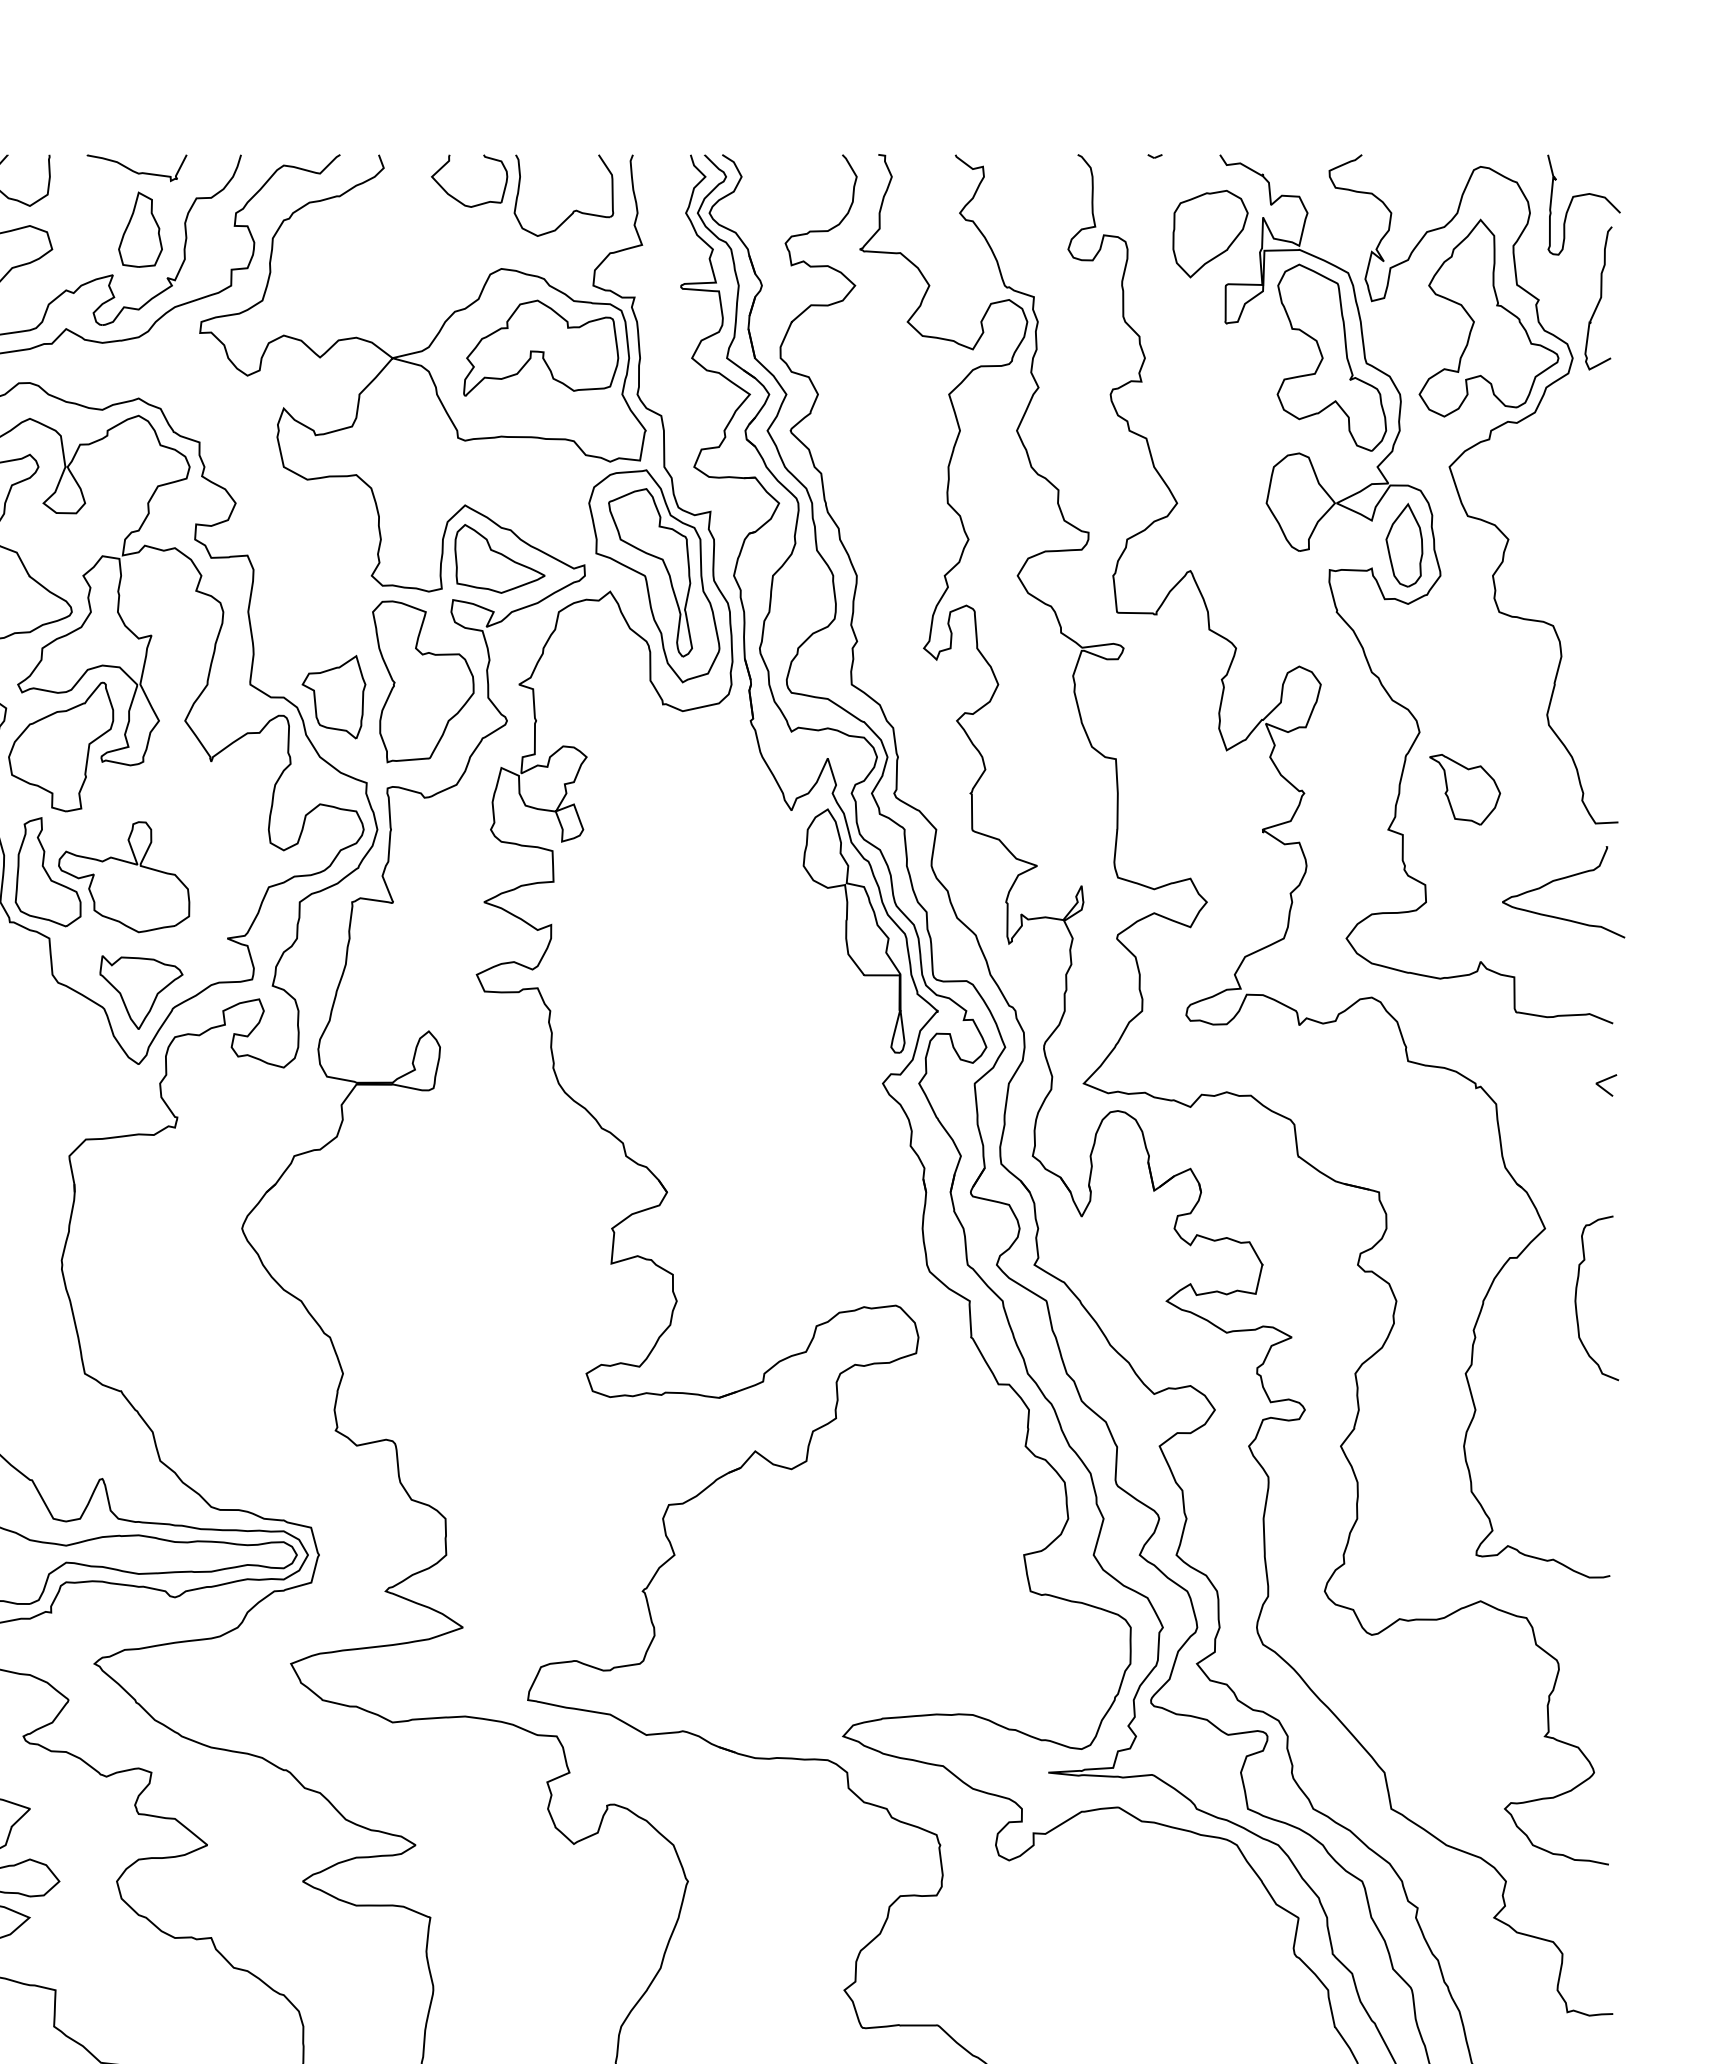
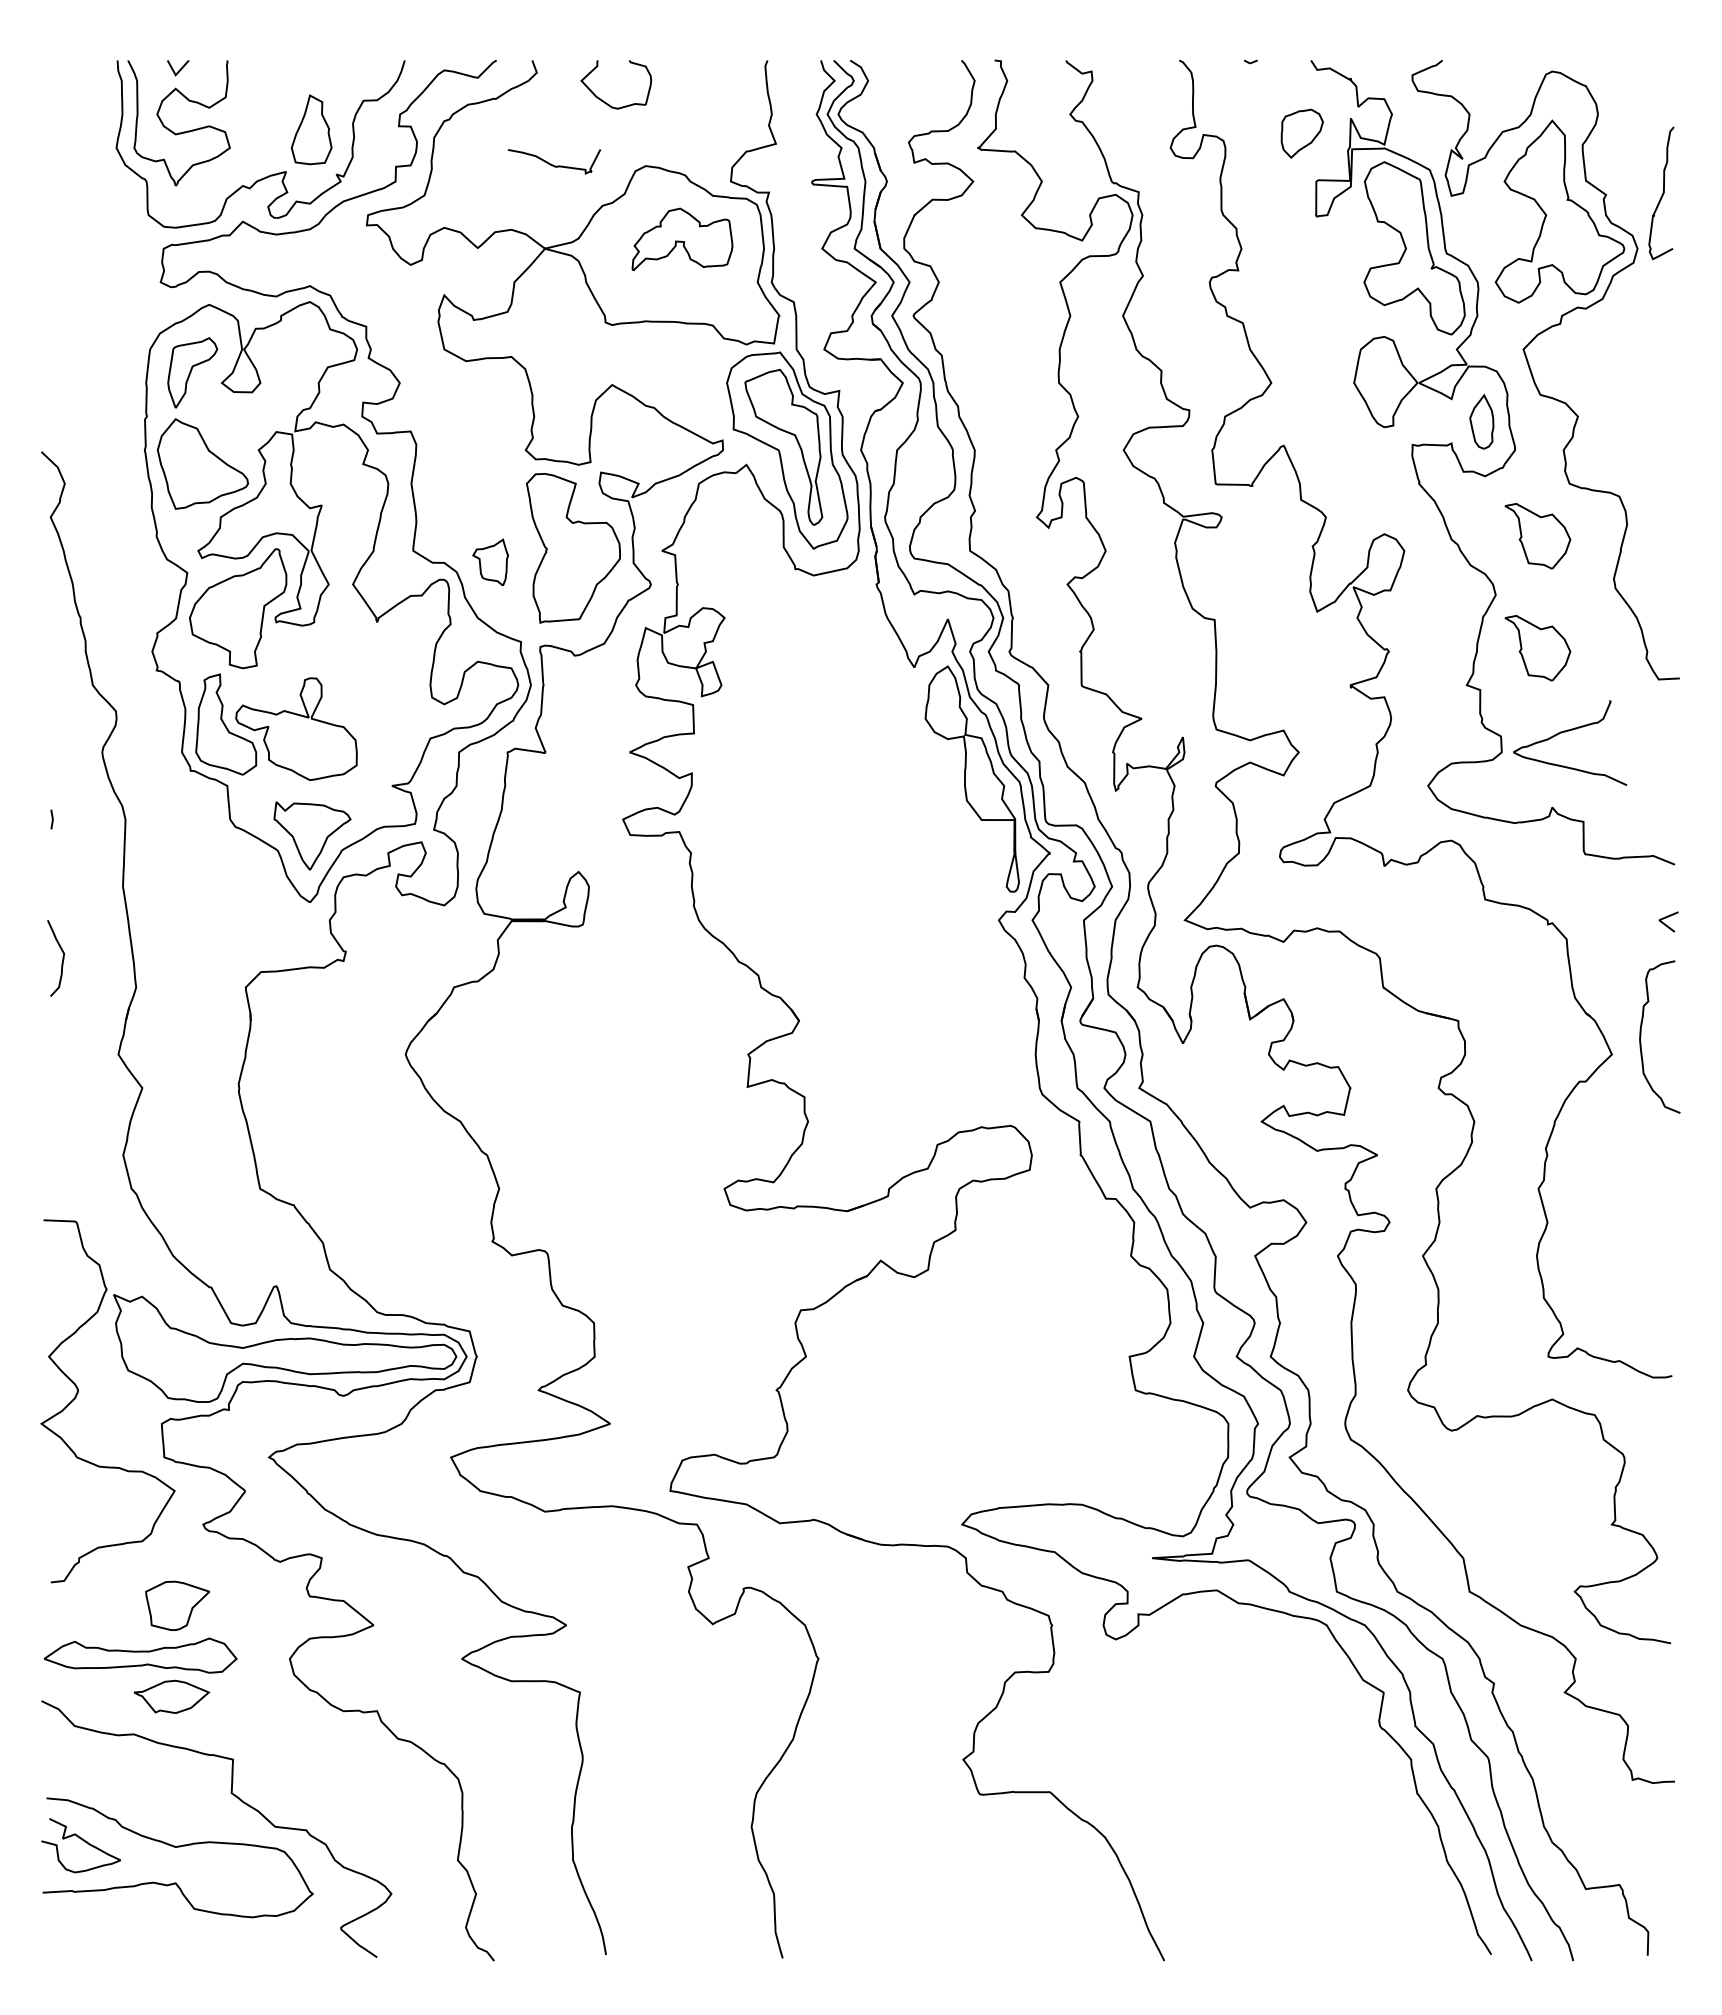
curve: (133, 170) -> (551, 163), moved
curve: (1584, 195) -> (1648, 98), removed
part: (574, 209) -> (713, 111), removed
part: (1210, 233) -> (1302, 133), size x0.6
part: (541, 348) -> (682, 239), size x0.7
part: (1404, 544) -> (1481, 421), size x0.7
part: (500, 558) -> (644, 434), removed
part: (1464, 669) -> (1537, 536), added
part: (333, 697) -> (490, 562), size x0.6
curve: (1562, 879) -> (1569, 731), moved
curve: (1577, 1297) -> (1641, 1036), moved

